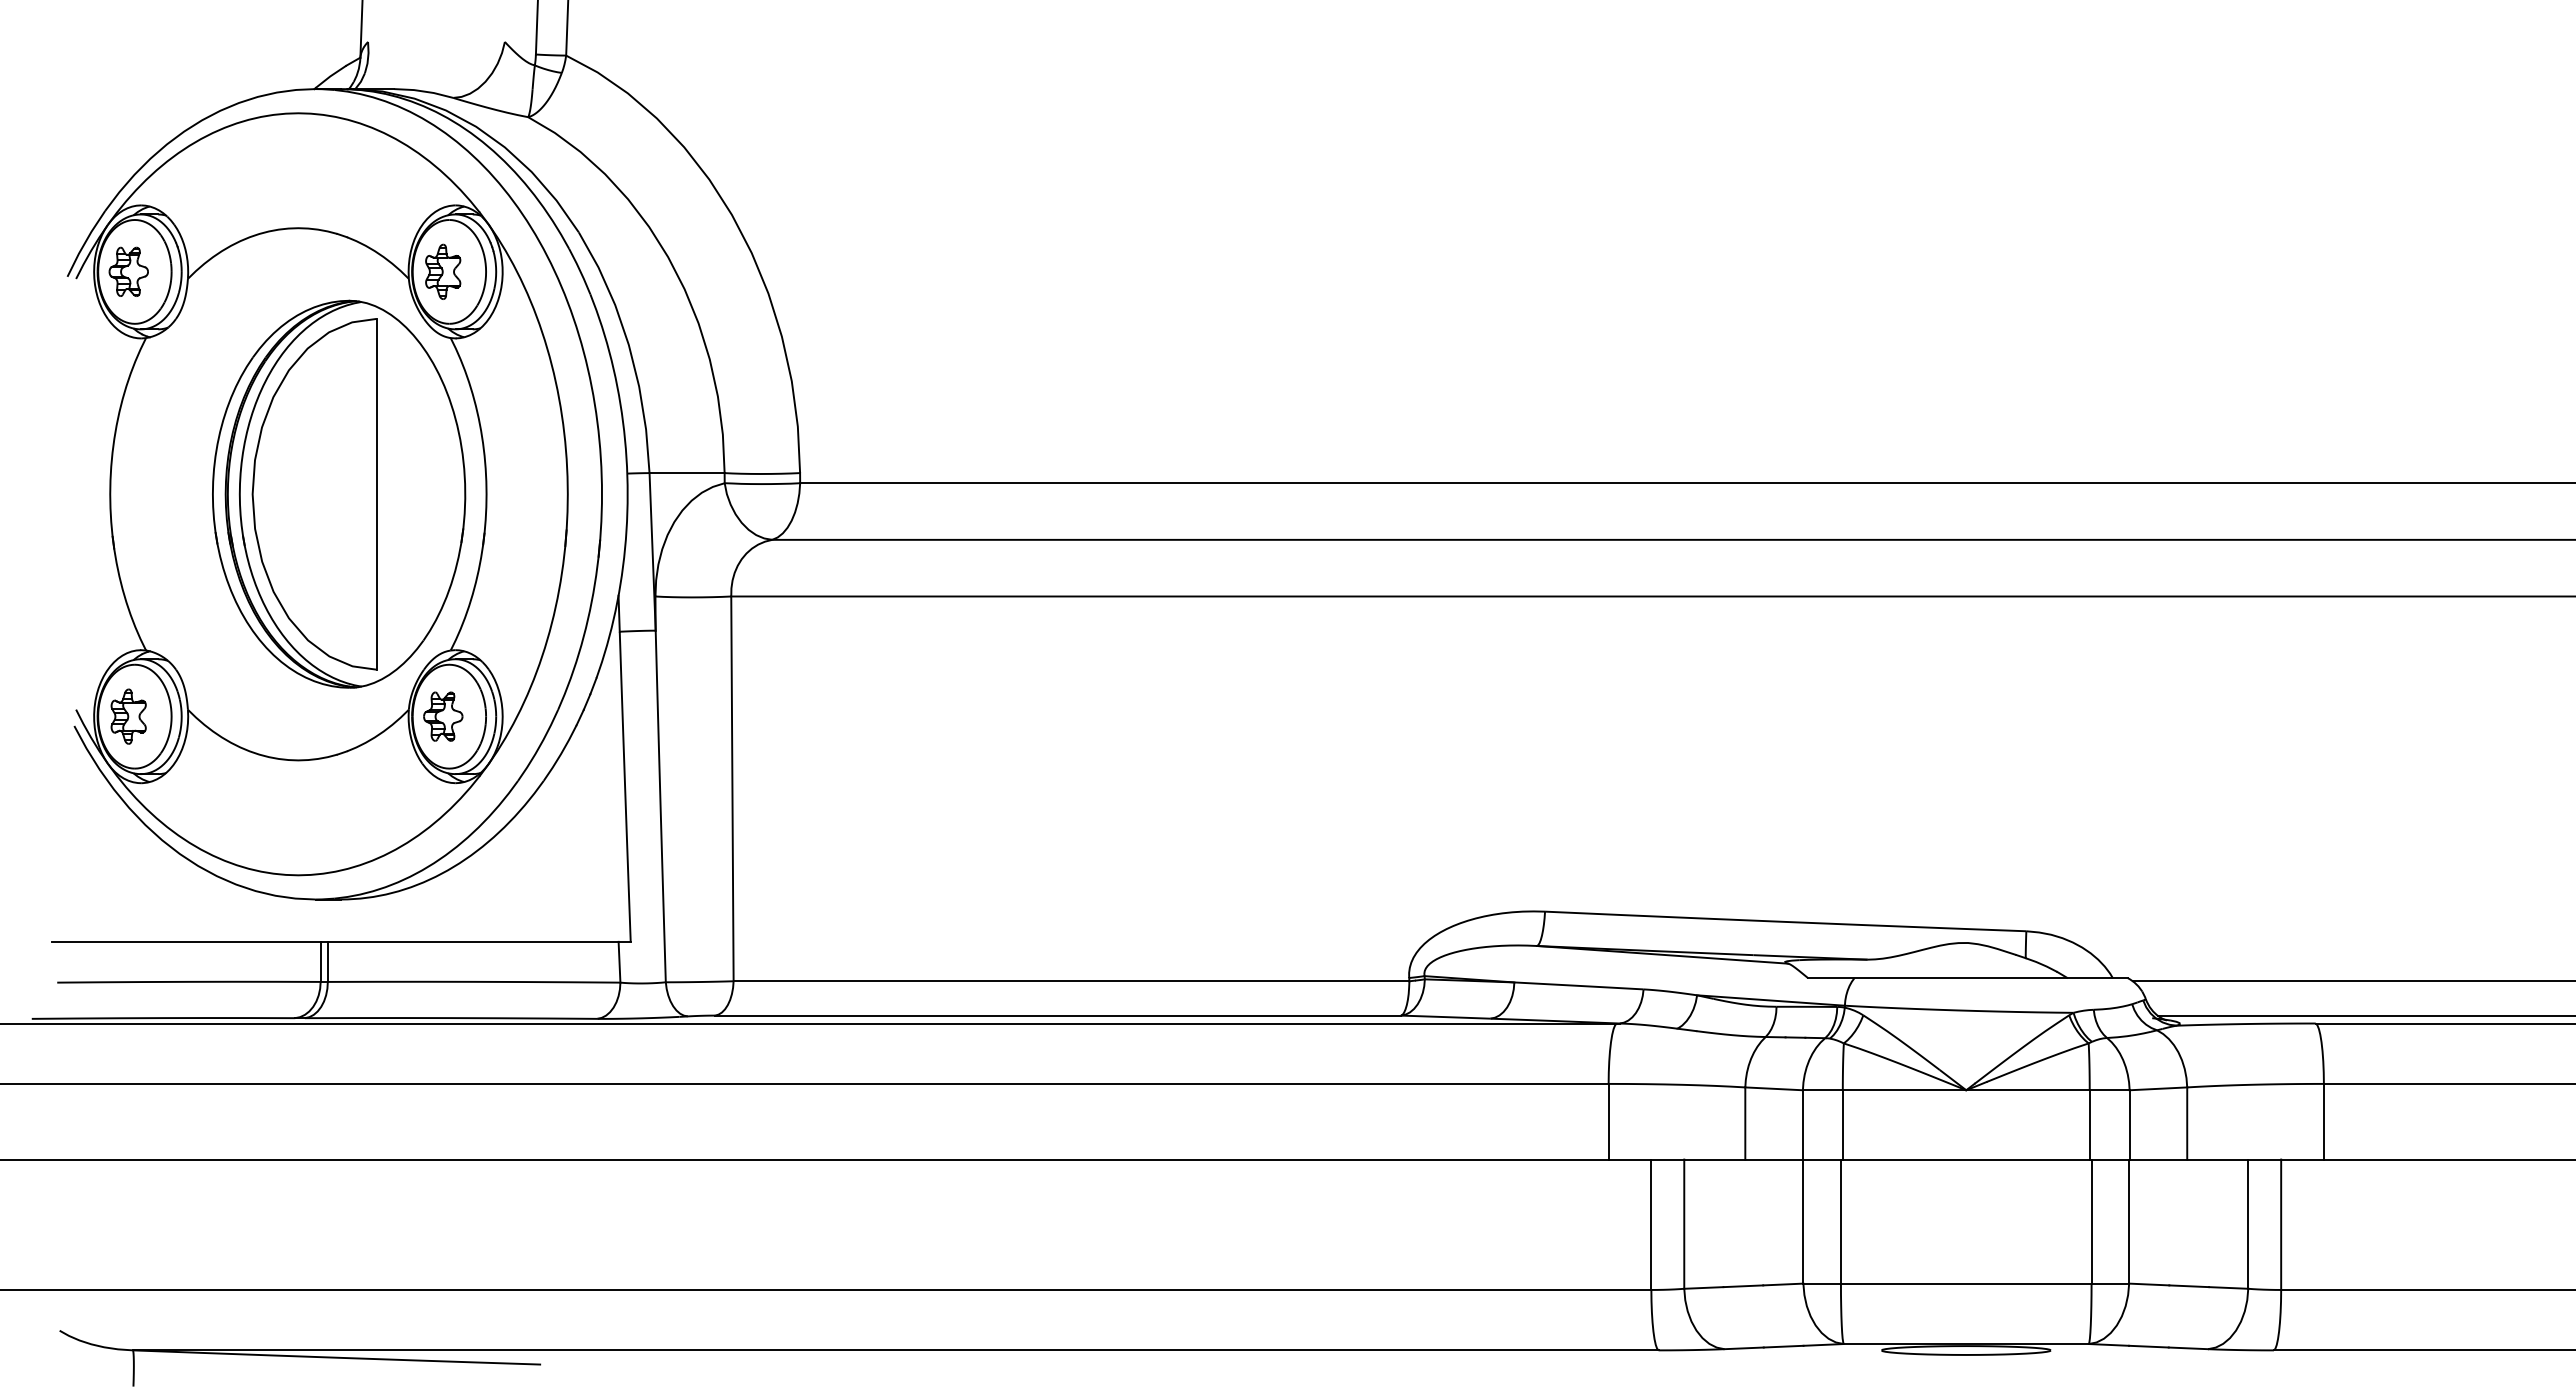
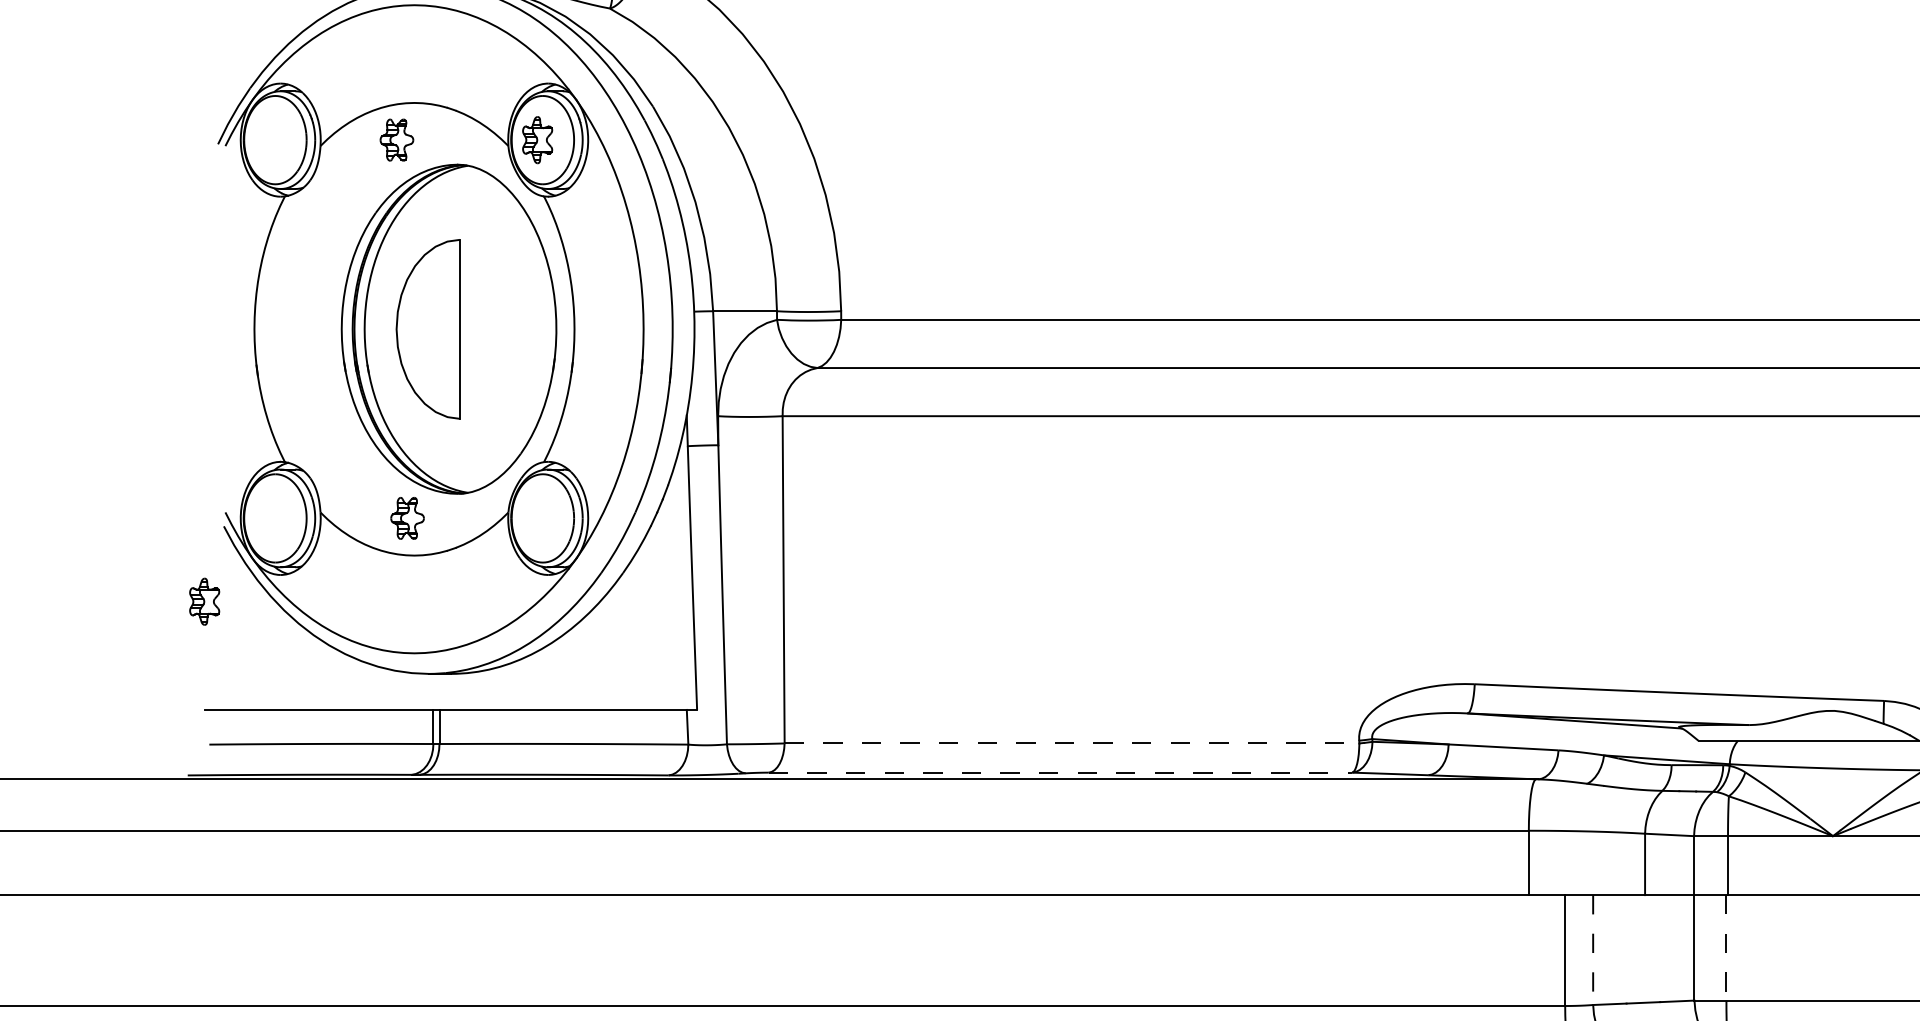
part: (128, 271) -> (396, 139), moved
part: (314, 494) -> (428, 329), size x0.6
part: (128, 716) -> (204, 601), moved
part: (443, 716) -> (407, 518), moved
line: (1071, 981) -> (1072, 743), solid -> dashed
line: (1058, 1015) -> (1060, 772), solid -> dashed
line: (1840, 1222) -> (1726, 948), solid -> dashed
line: (1684, 1224) -> (1593, 950), solid -> dashed

